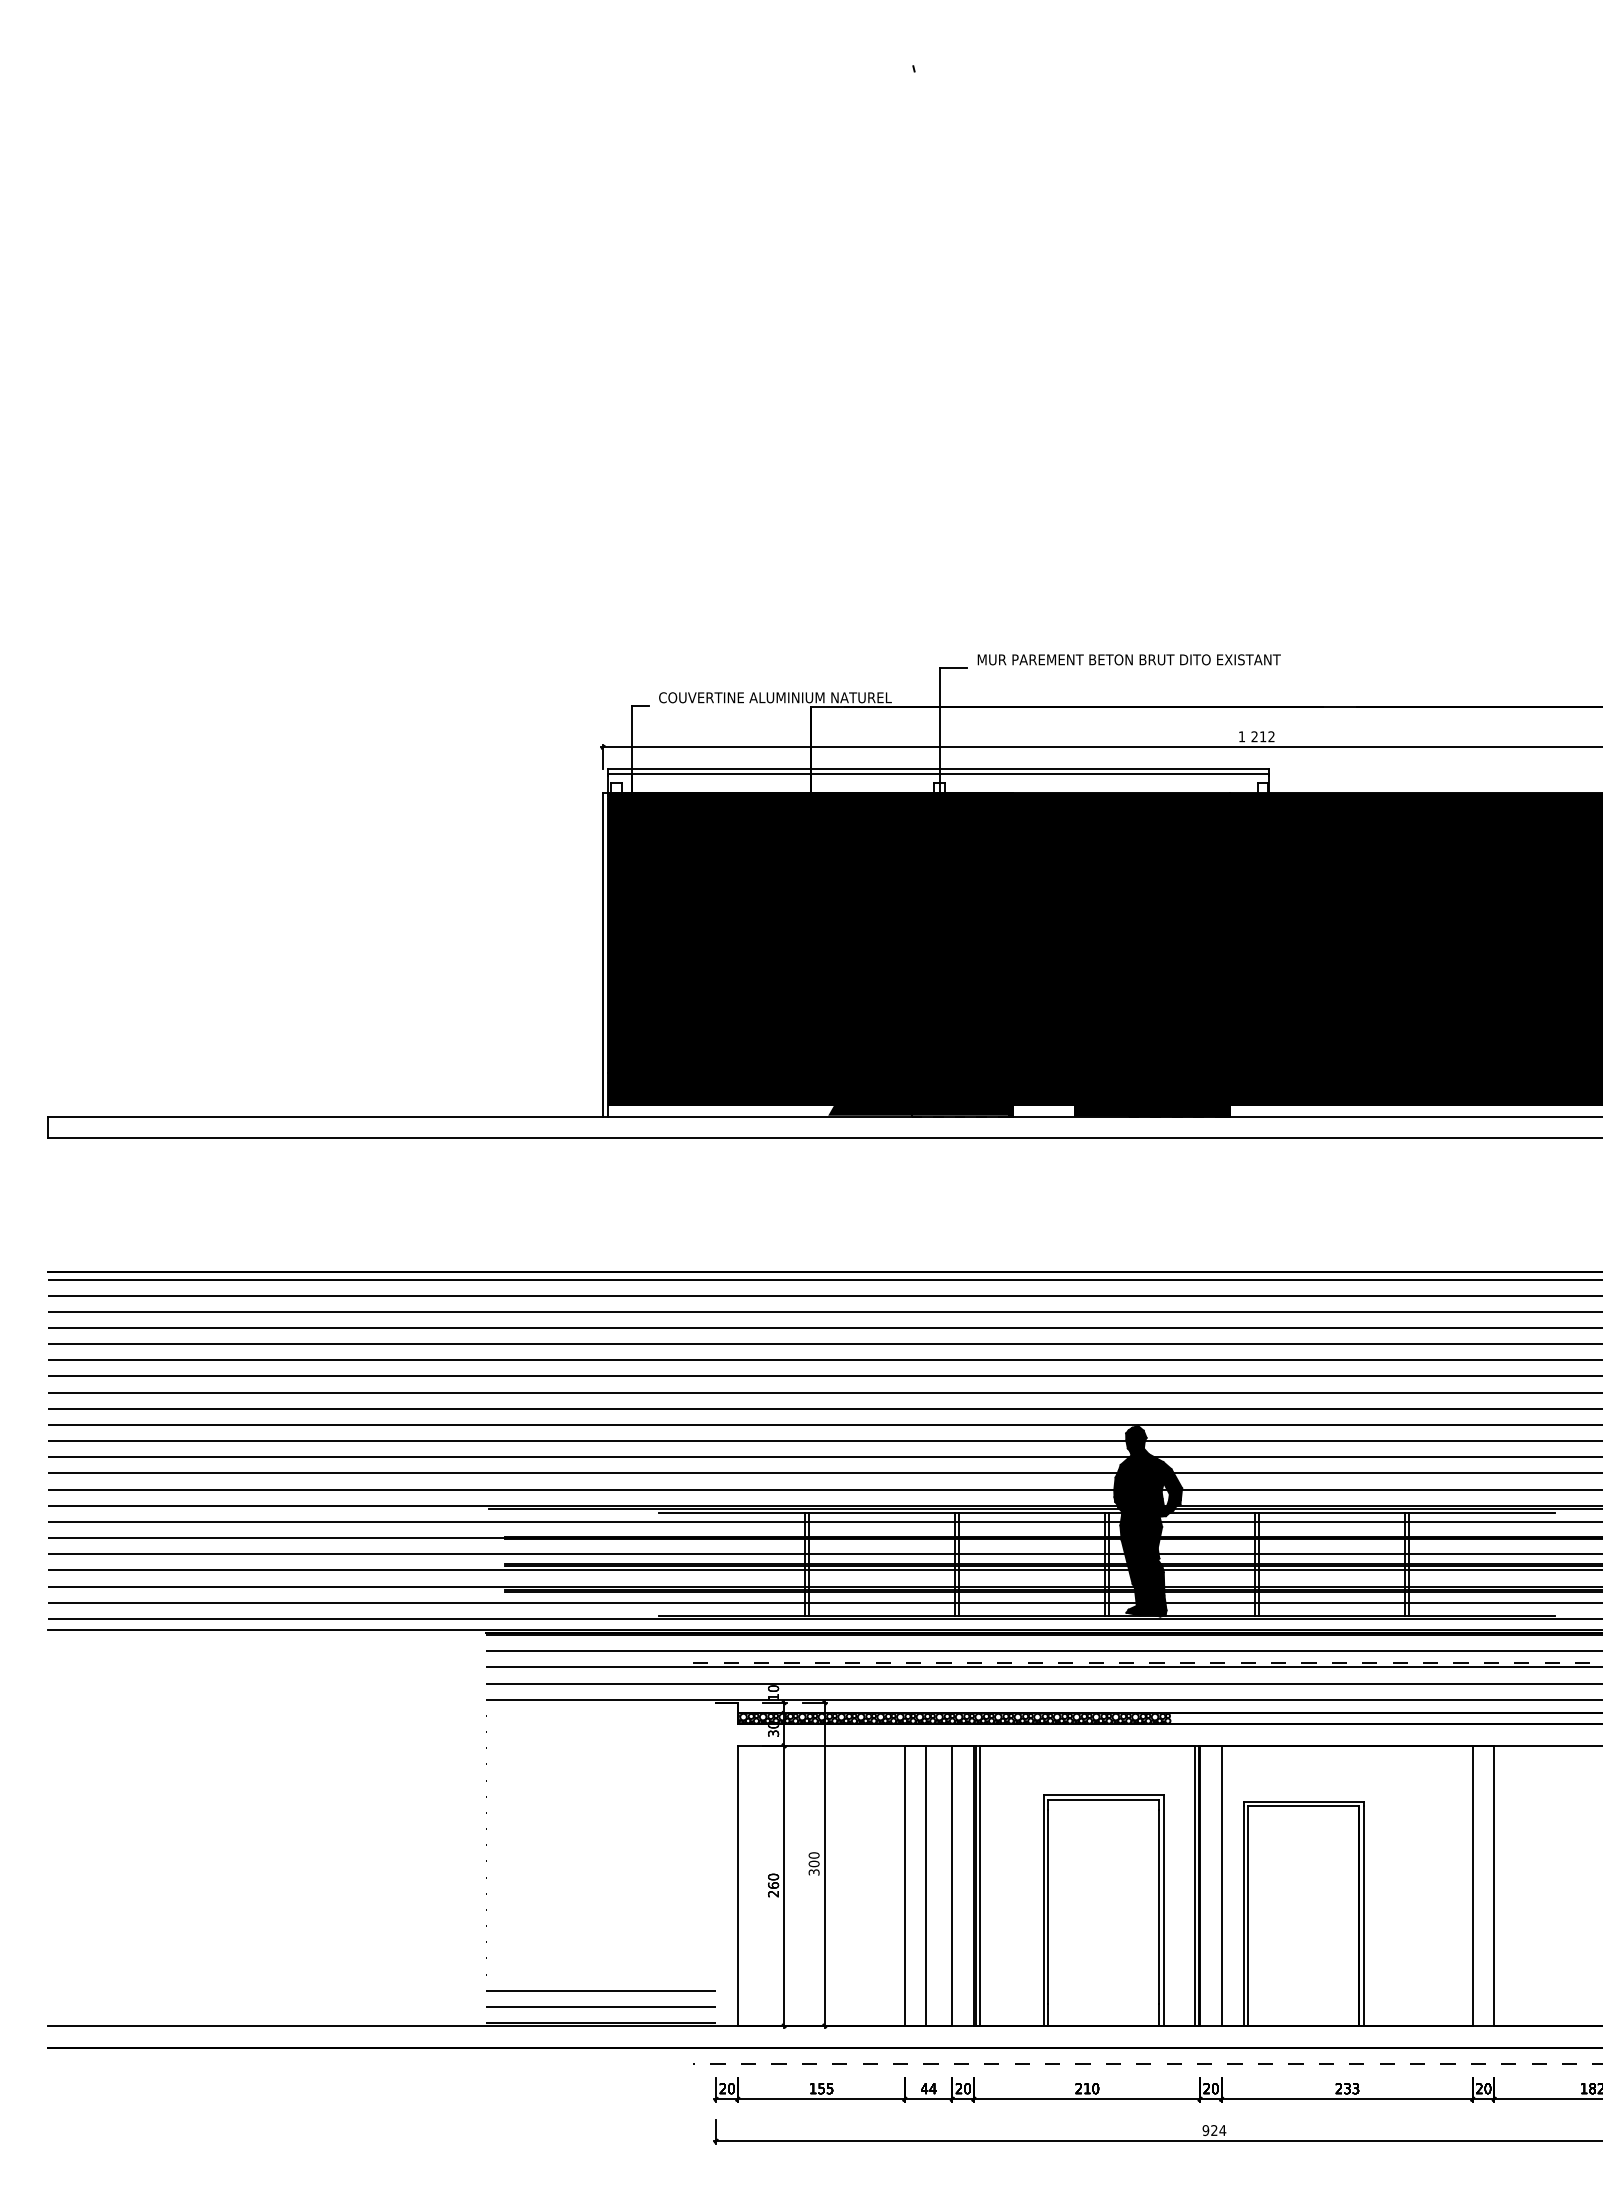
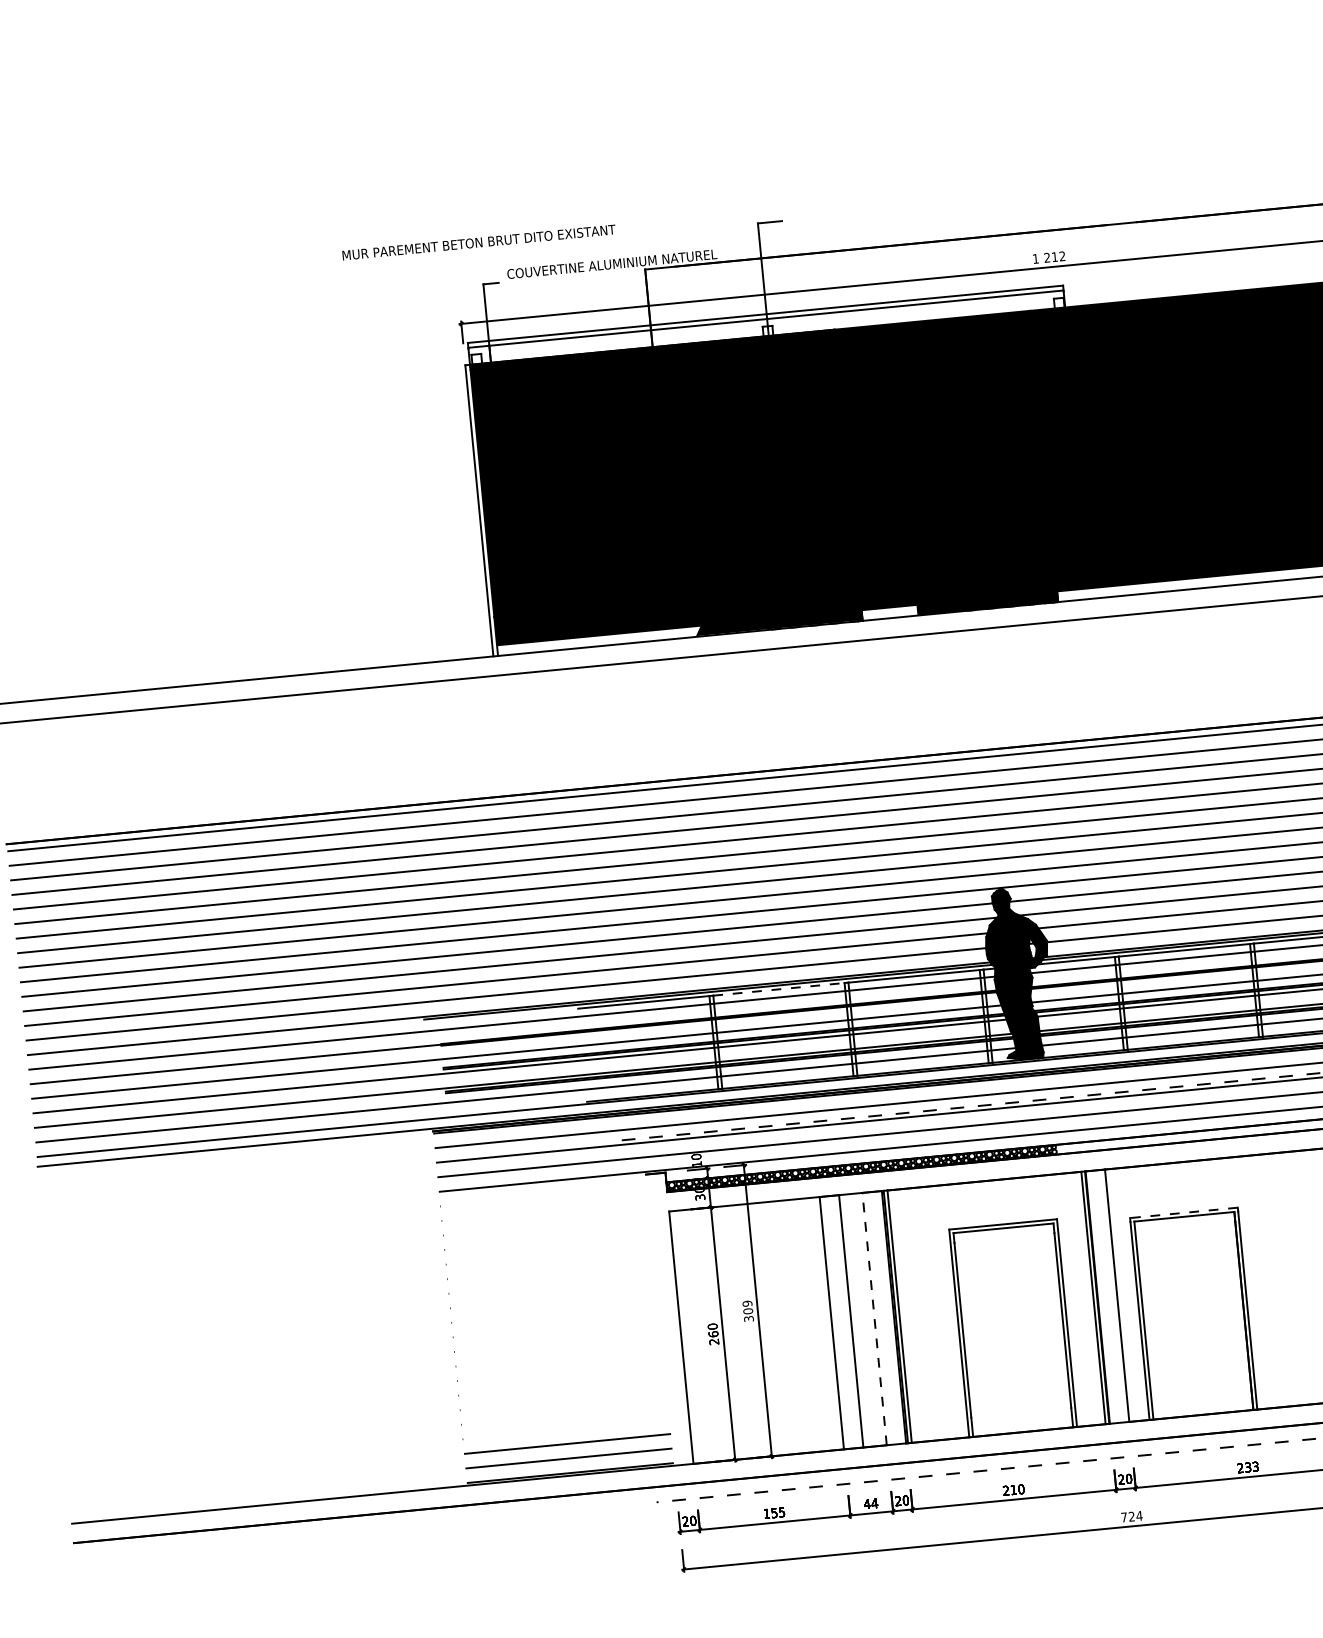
text: (1128, 659) -> (478, 242), moved
line: (882, 1513) -> (779, 989), solid -> dashed
line: (1303, 1801) -> (1183, 1212), solid -> dashed
text: (814, 1855) -> (747, 1303), 300 -> 309
line: (952, 1885) -> (874, 1318), solid -> dashed
text: (1205, 2130) -> (1123, 1517), 924 -> 724

